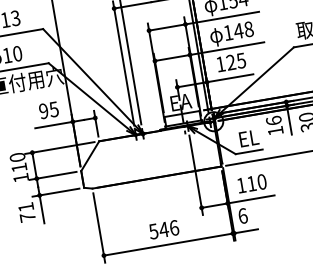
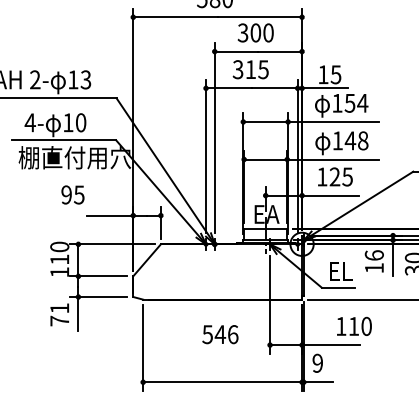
text: (48, 110) -> (72, 194), moved
text: (252, 182) -> (354, 325), moved
text: (242, 215) -> (317, 362), 6 -> 9
text: (164, 229) -> (220, 334), moved

